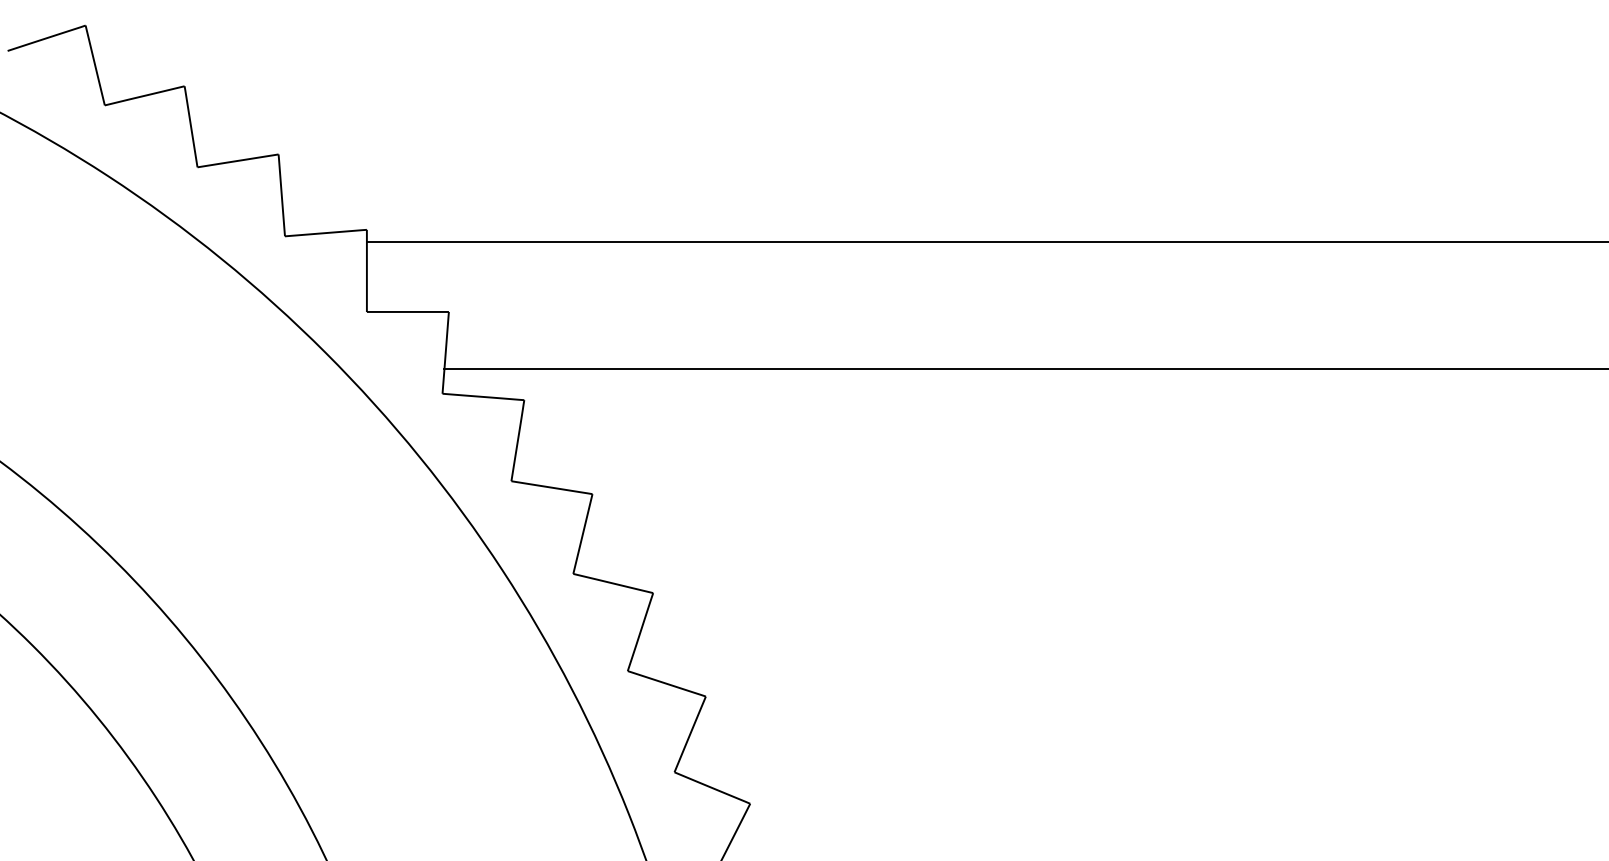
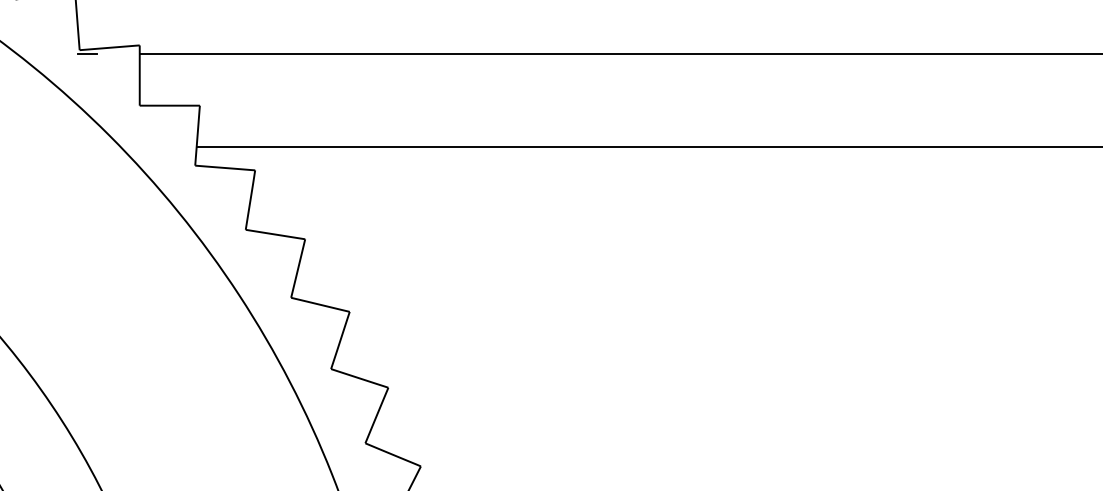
line: (295, 241) -> (87, 53), added

